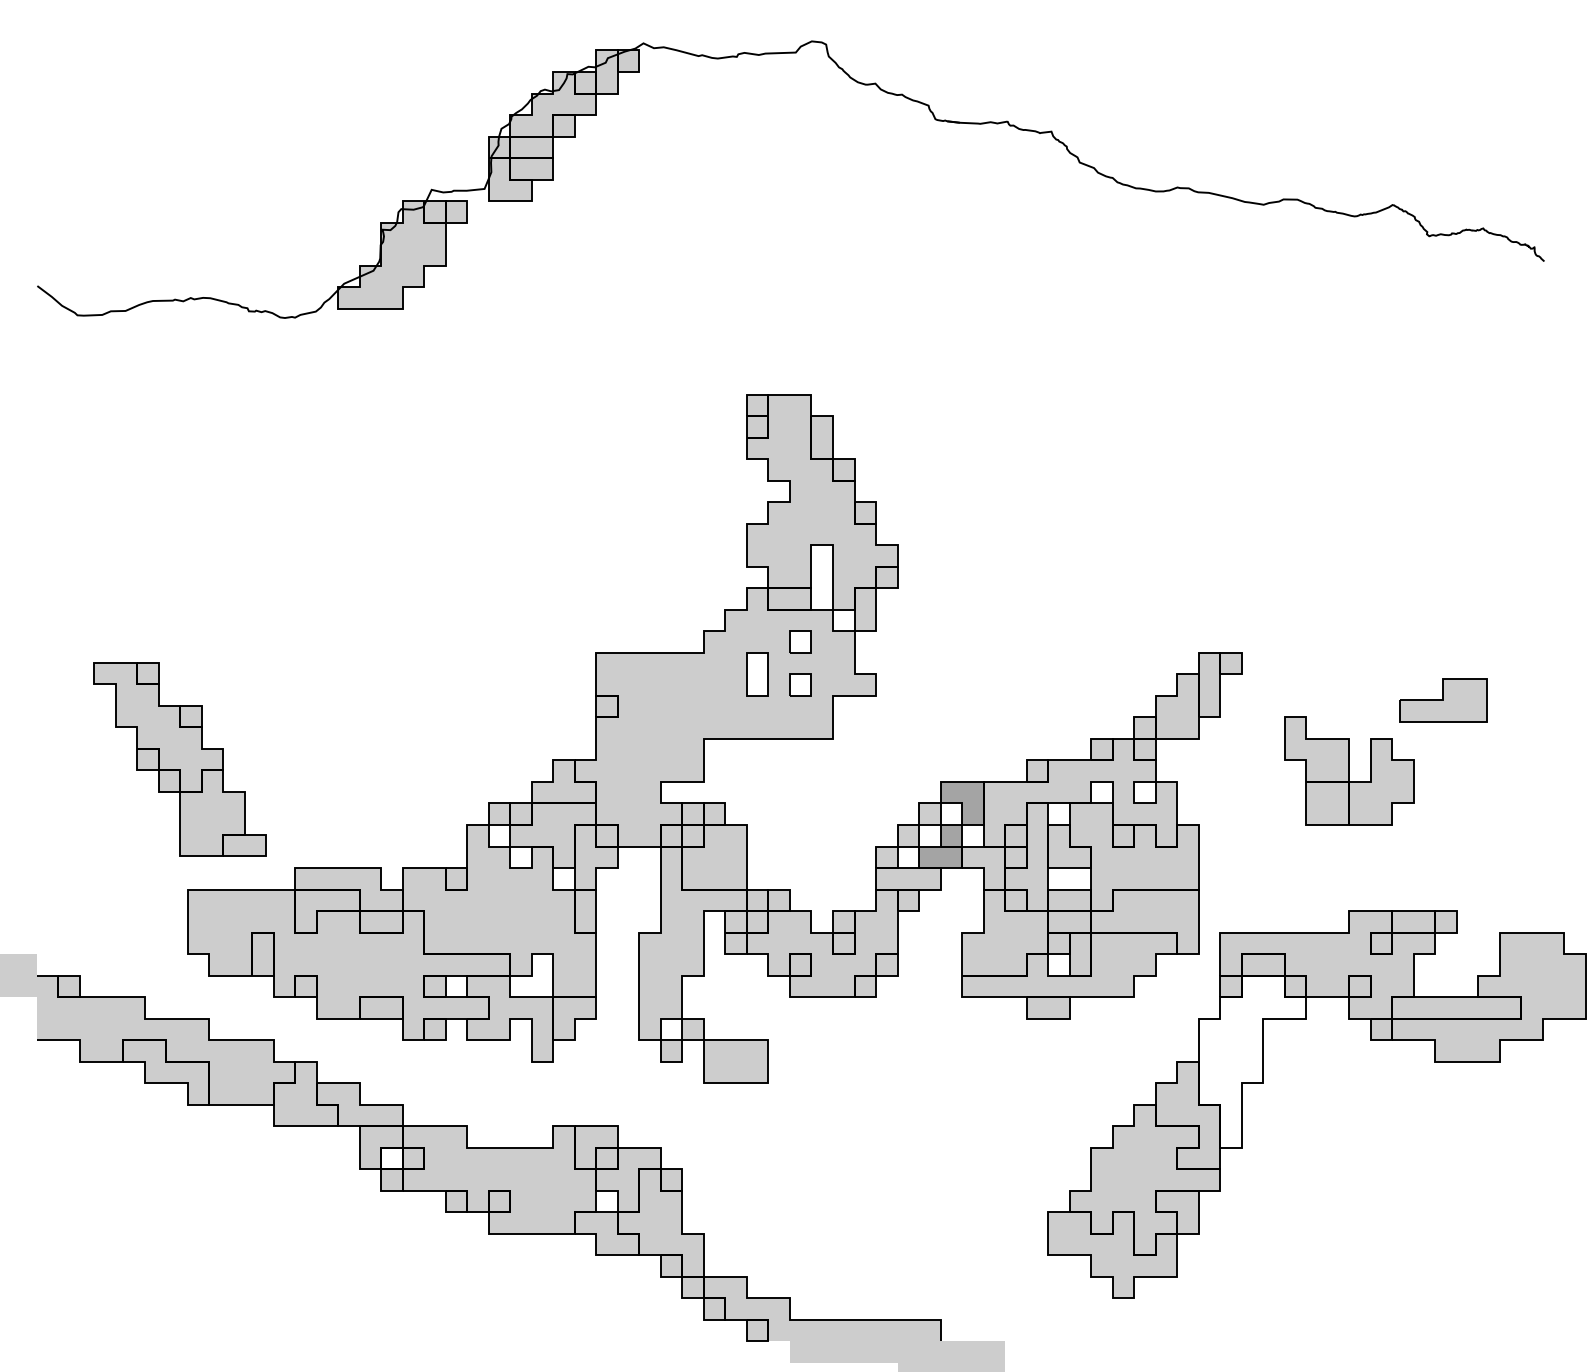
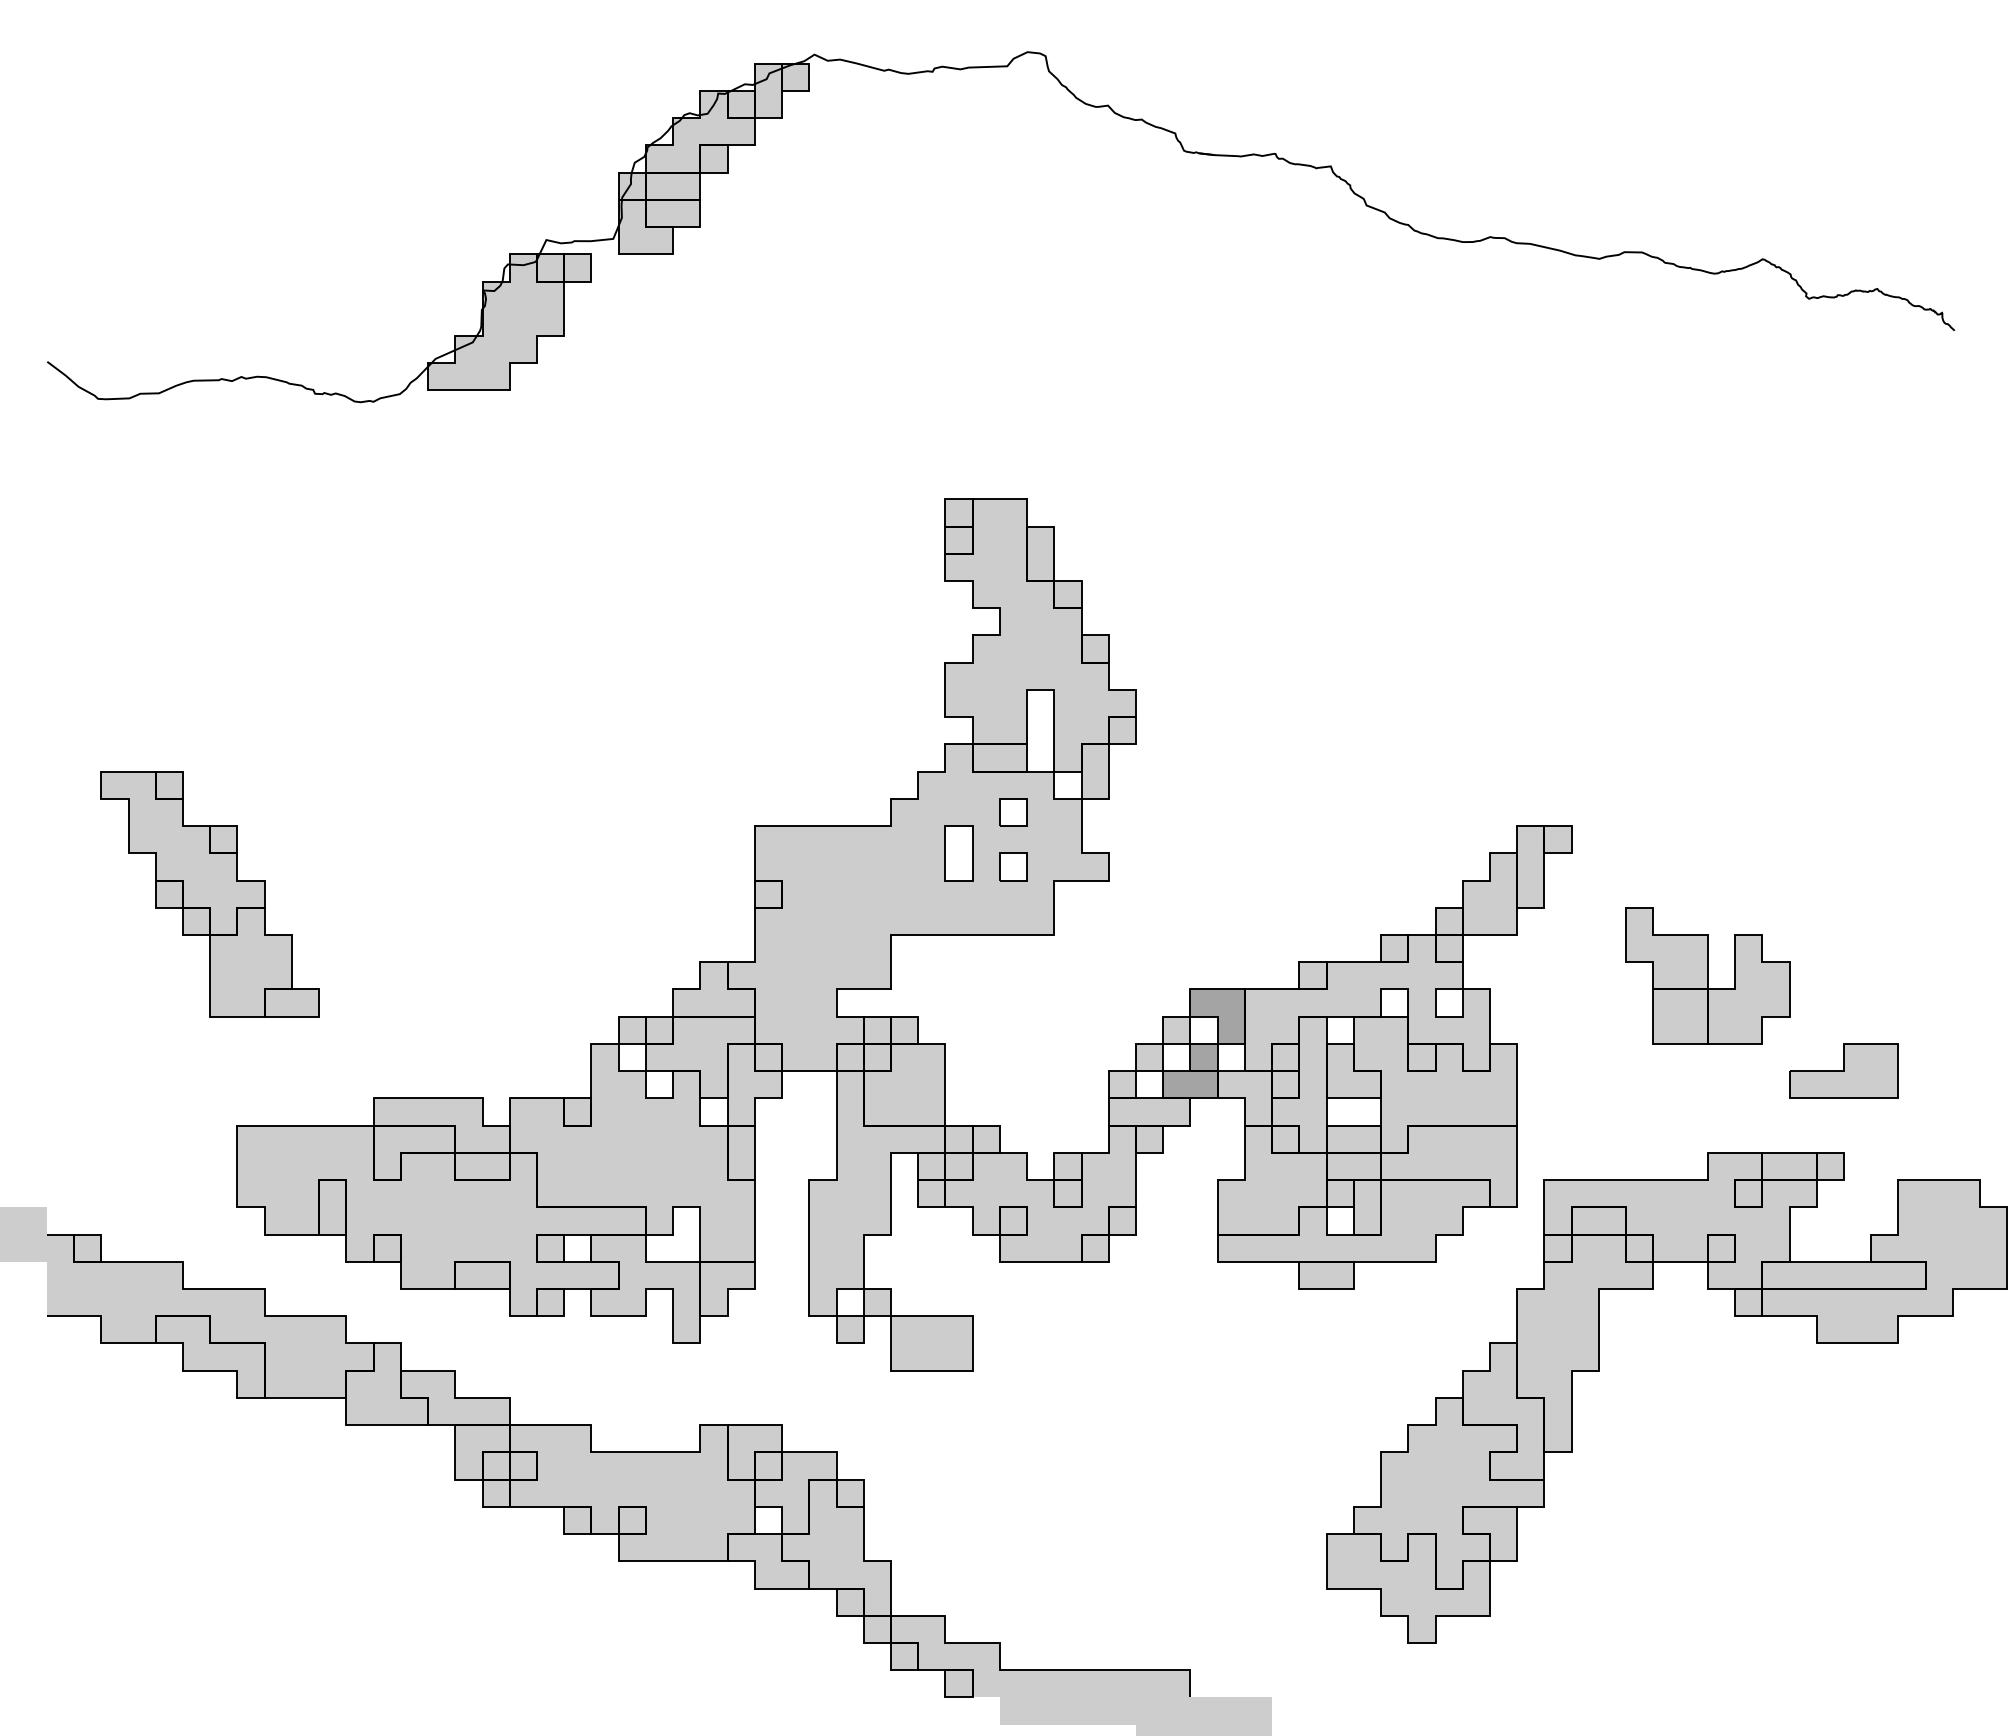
part: (1443, 699) -> (1843, 1070), moved
part: (179, 759) -> (209, 894), moved
fill: (1252, 1061) -> (1585, 1343), added
fill: (391, 1158) -> (495, 1465), added

